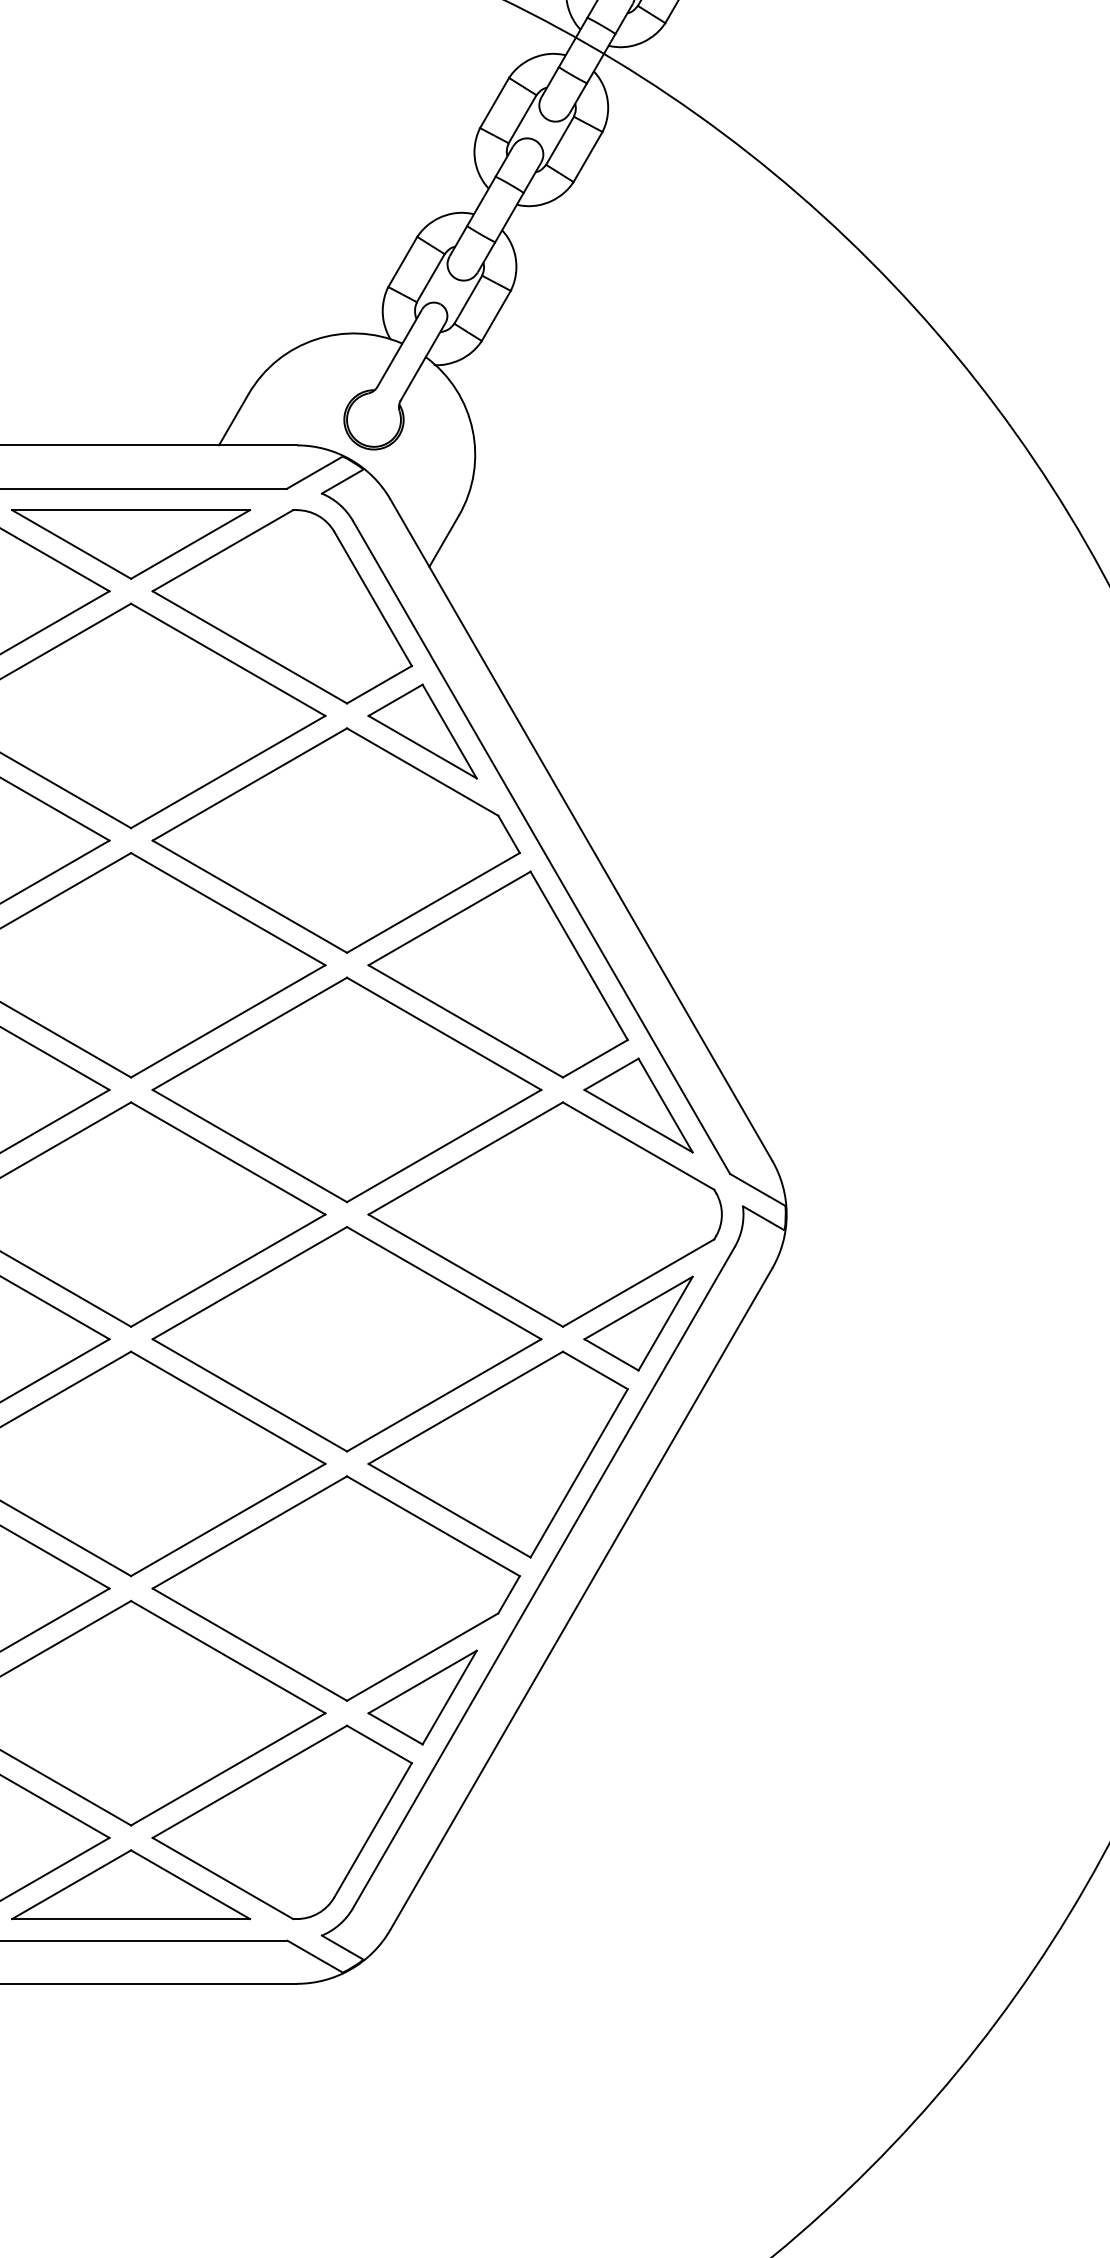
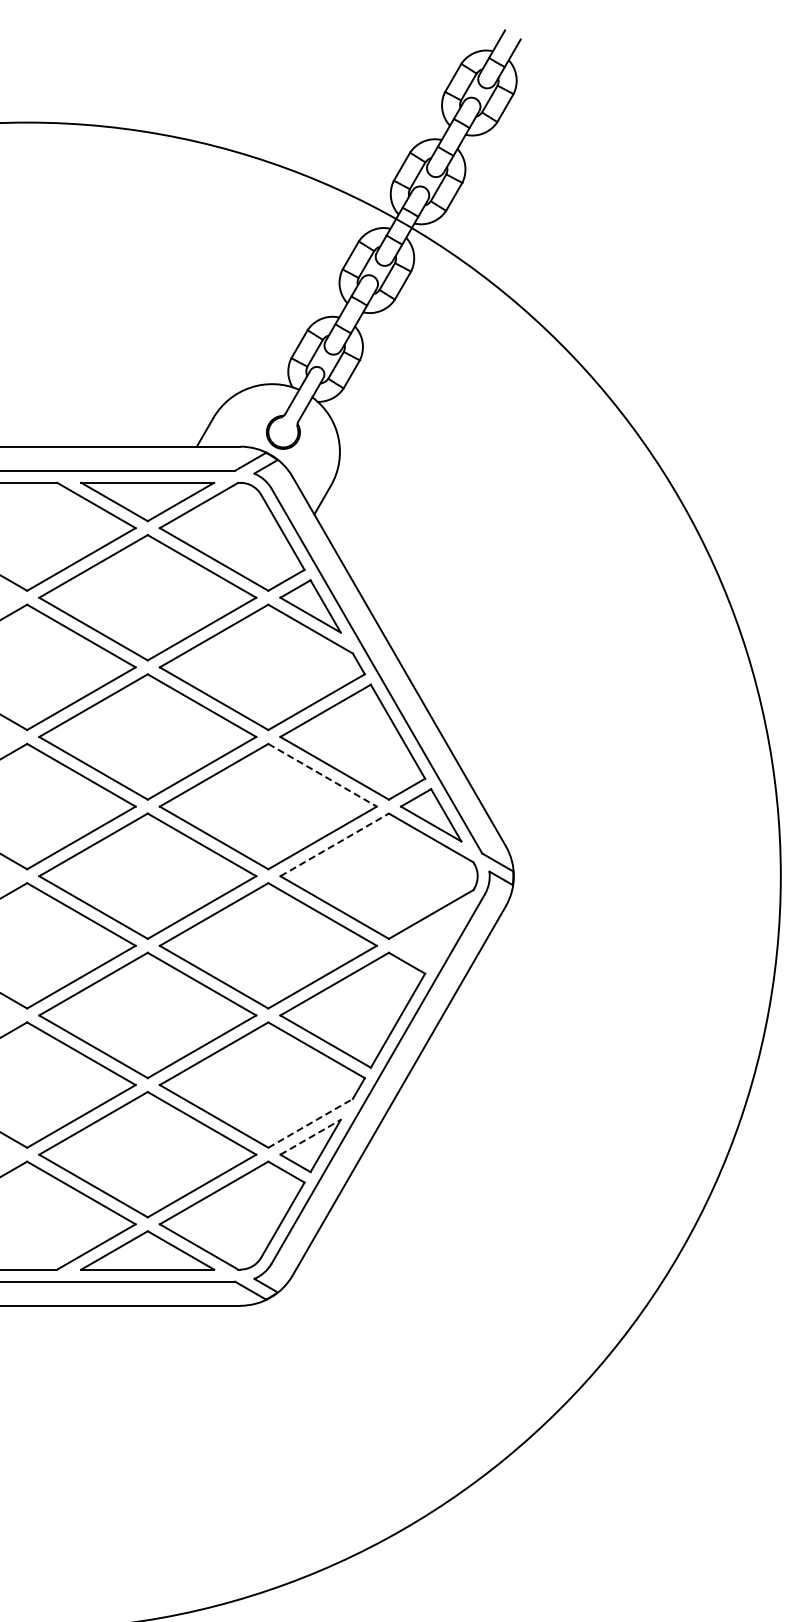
line: (443, 1034) -> (322, 775), solid -> dashed
line: (465, 1157) -> (334, 844), solid -> dashed
part: (637, 1322) -> (430, 936), removed
line: (422, 1657) -> (310, 1123), solid -> dashed
line: (422, 1682) -> (310, 1137), solid -> dashed

